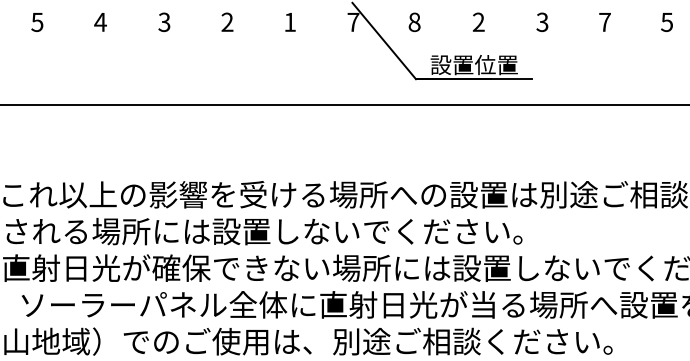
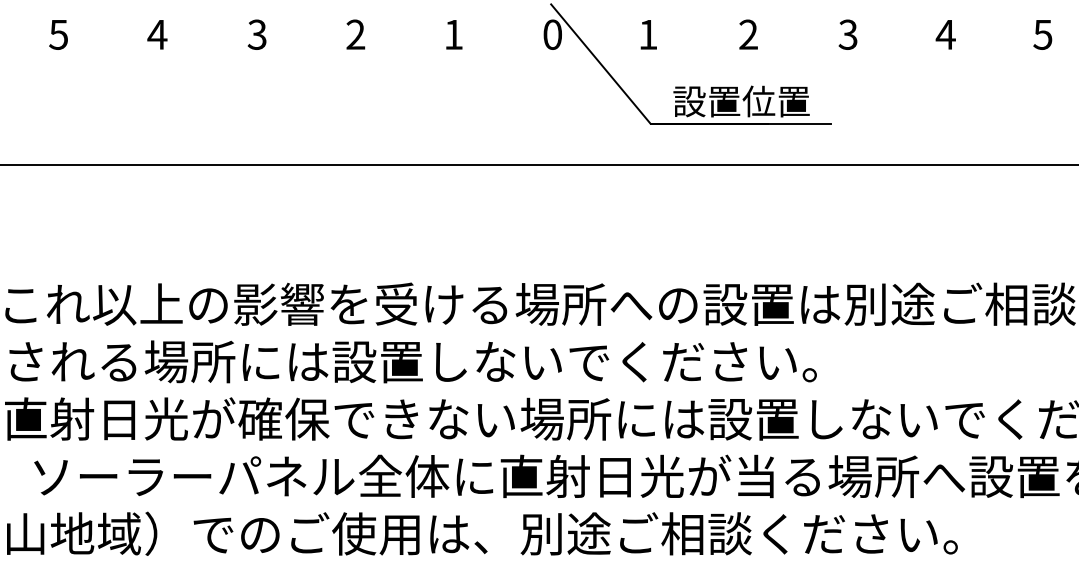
text: (353, 22) -> (552, 35), 7 -> 0
text: (414, 22) -> (648, 35), 8 -> 1
text: (604, 22) -> (945, 35), 7 -> 4

